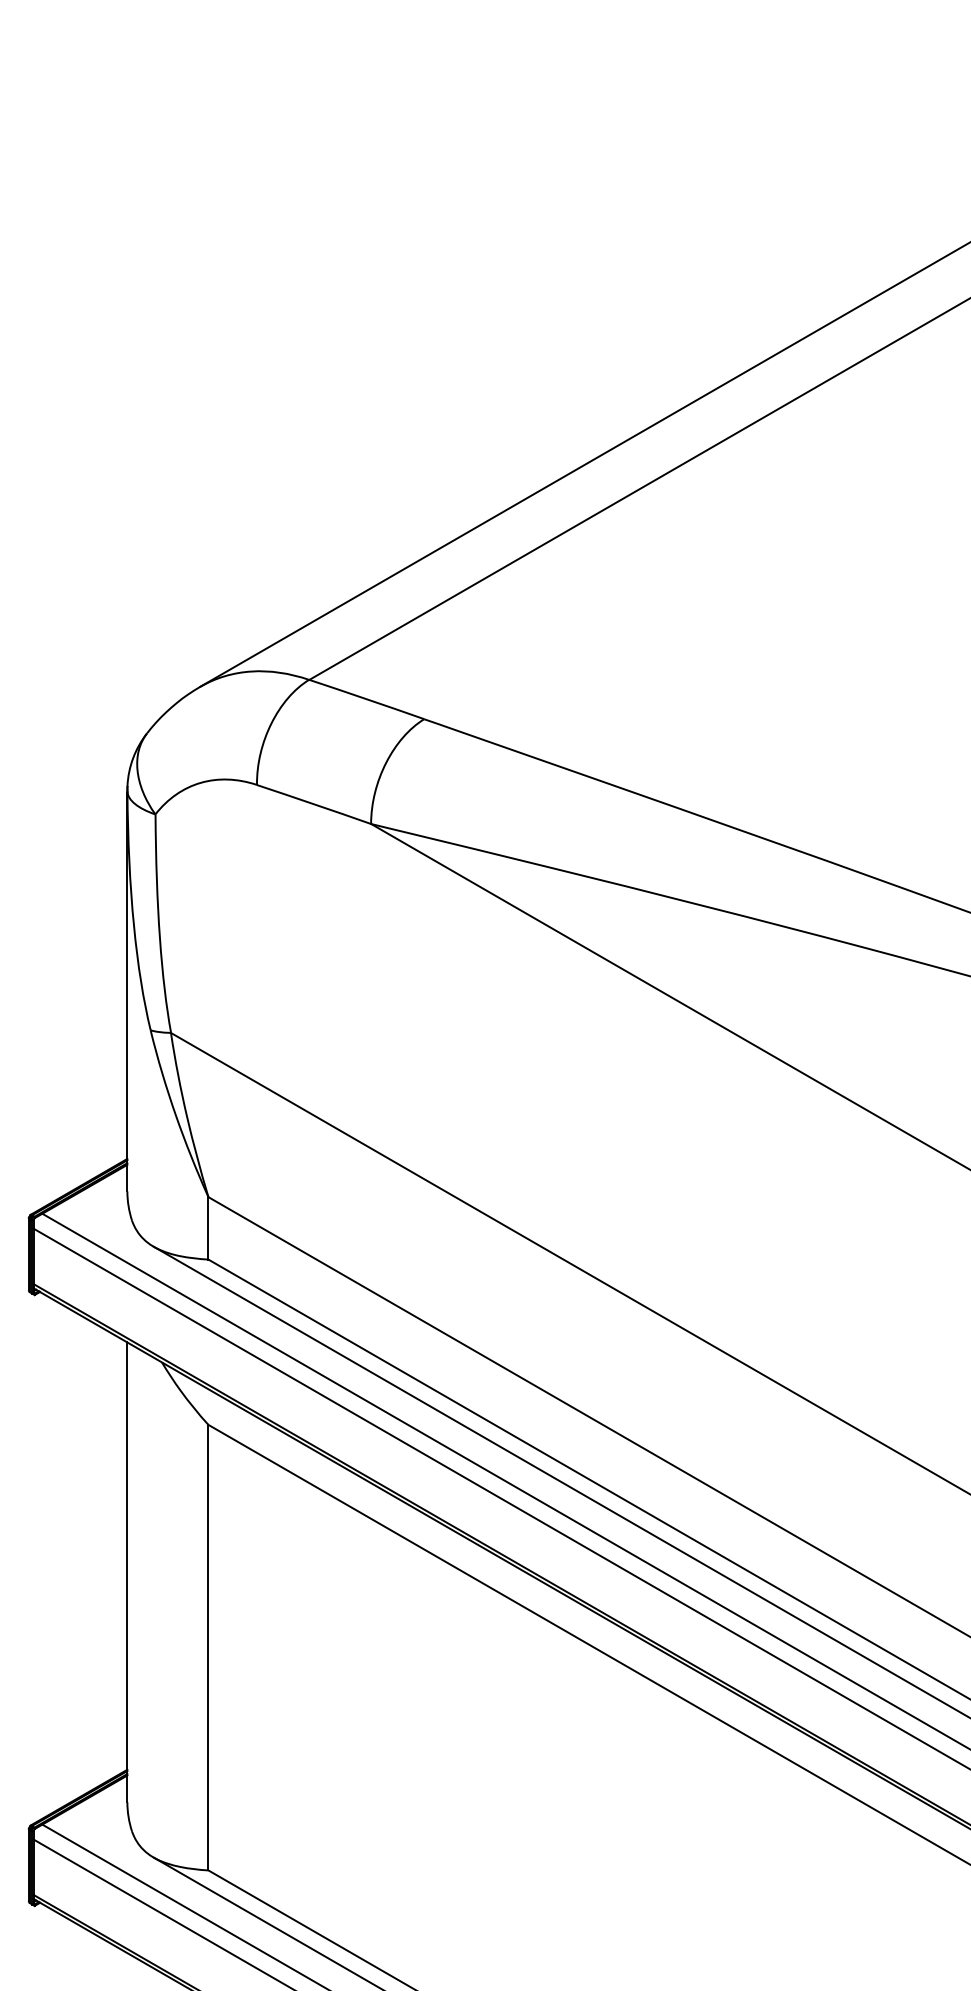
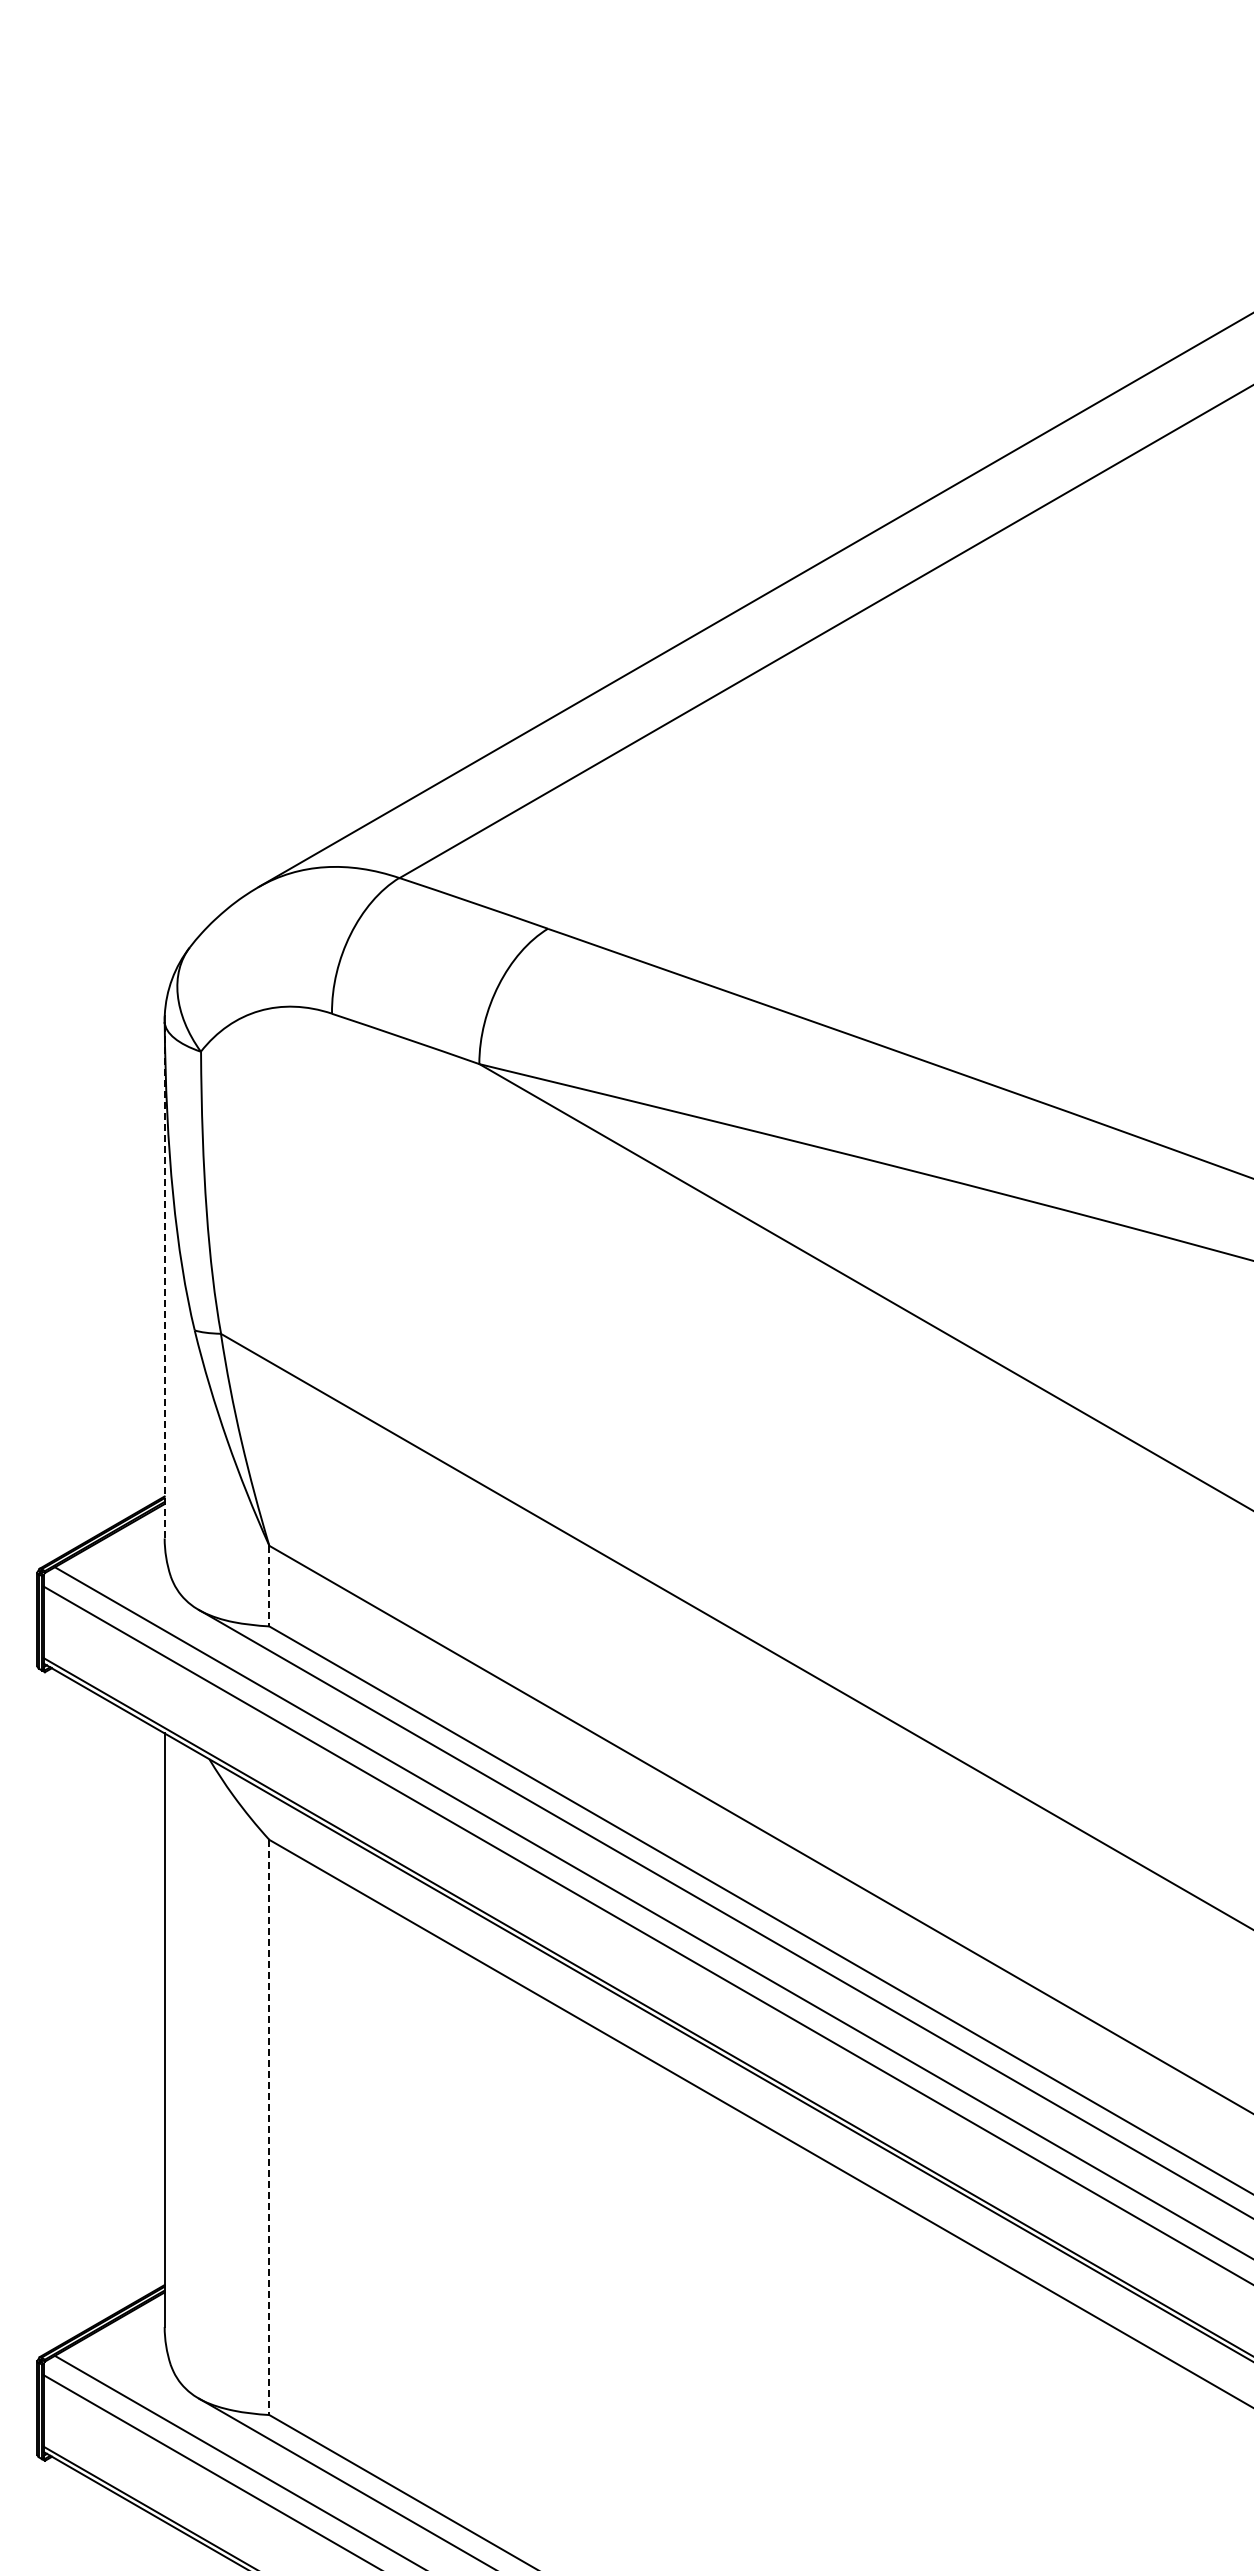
line: (127, 991) -> (164, 1280), solid -> dashed
line: (208, 1228) -> (269, 1586), solid -> dashed
line: (208, 1647) -> (269, 2127), solid -> dashed

